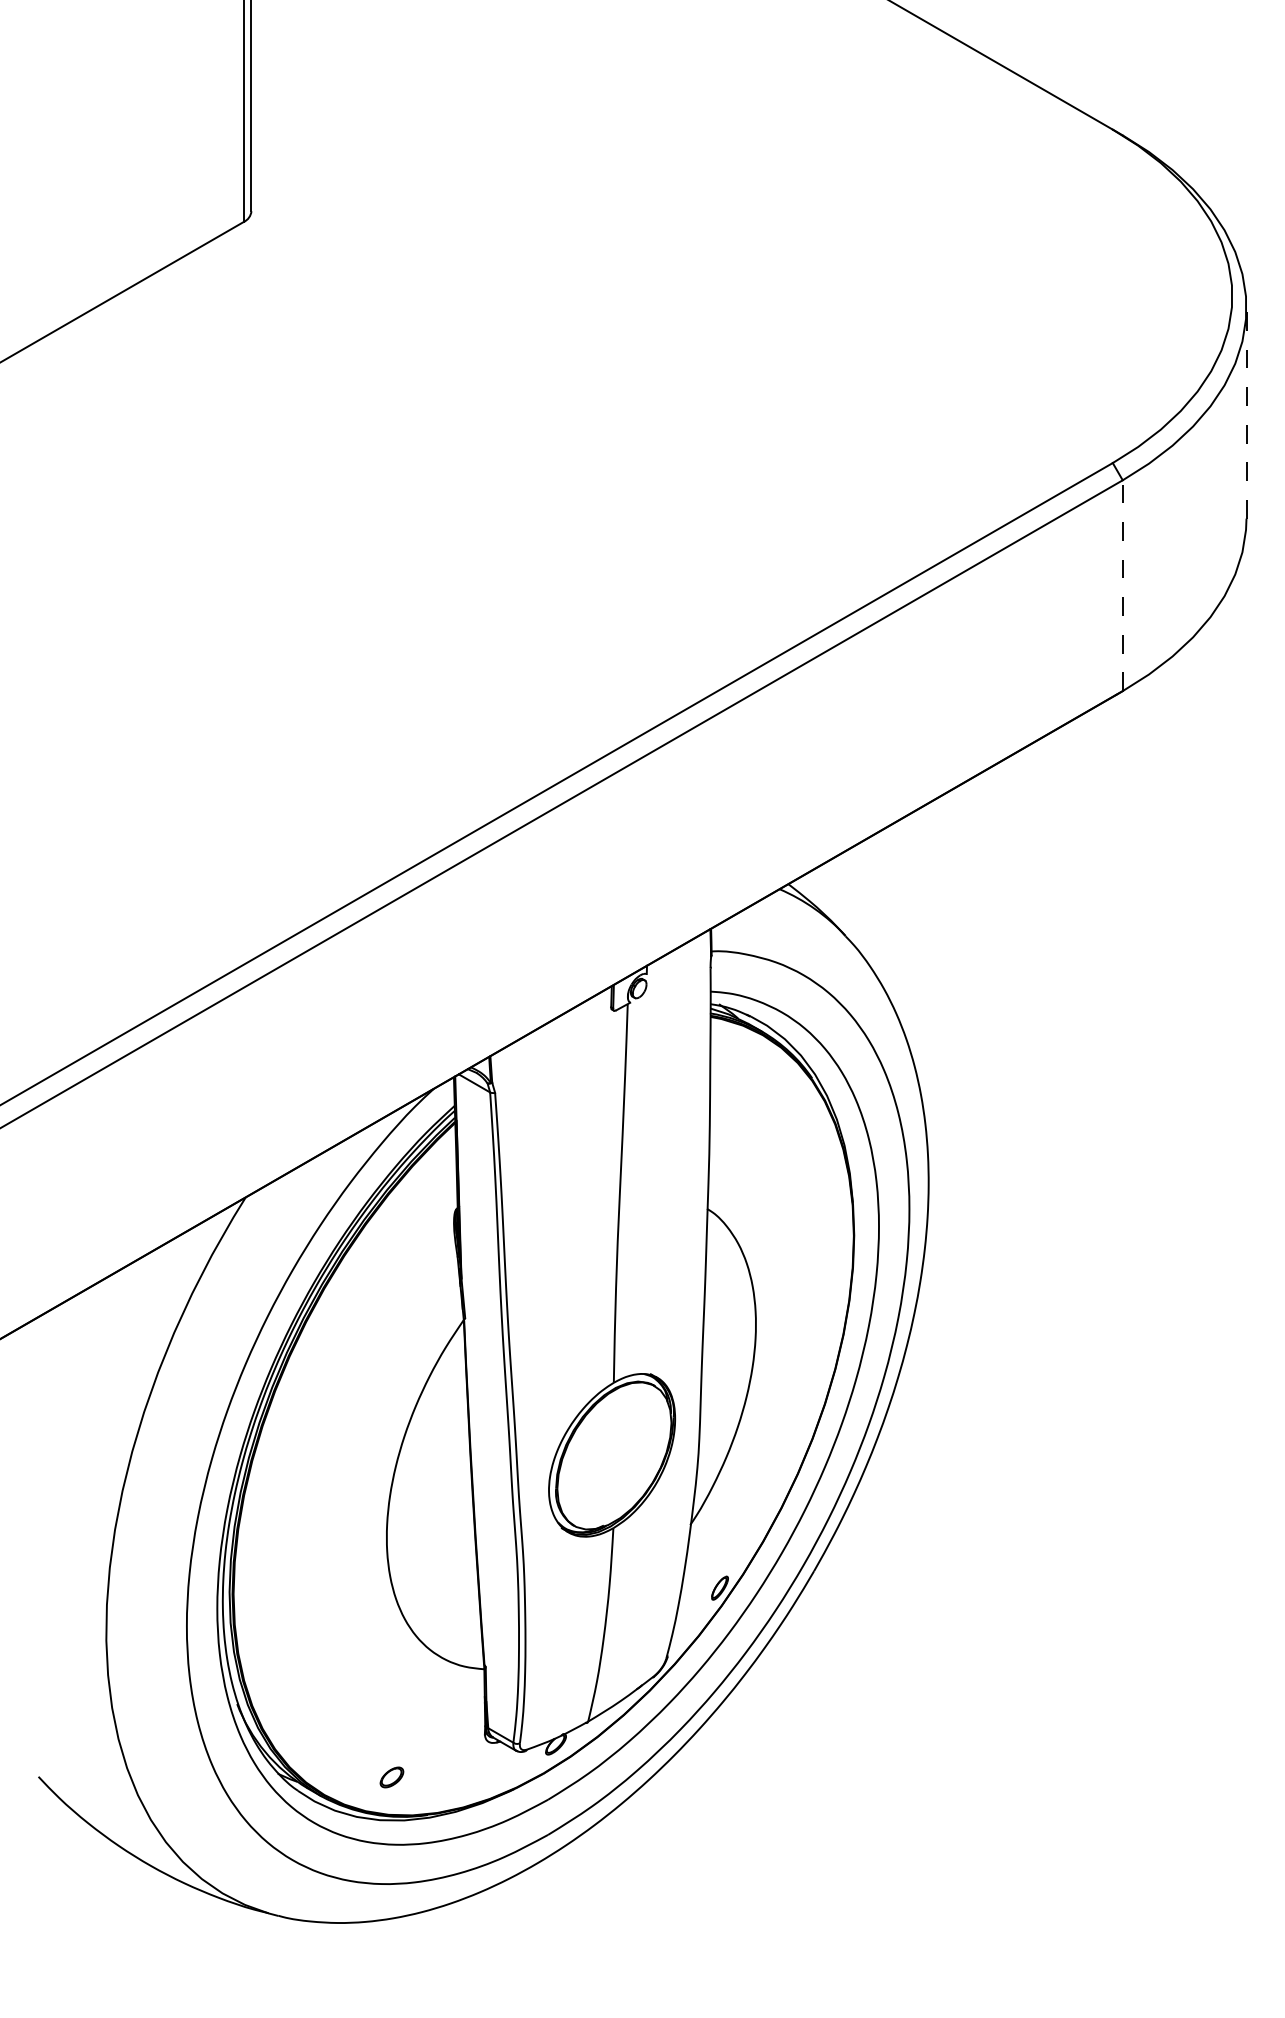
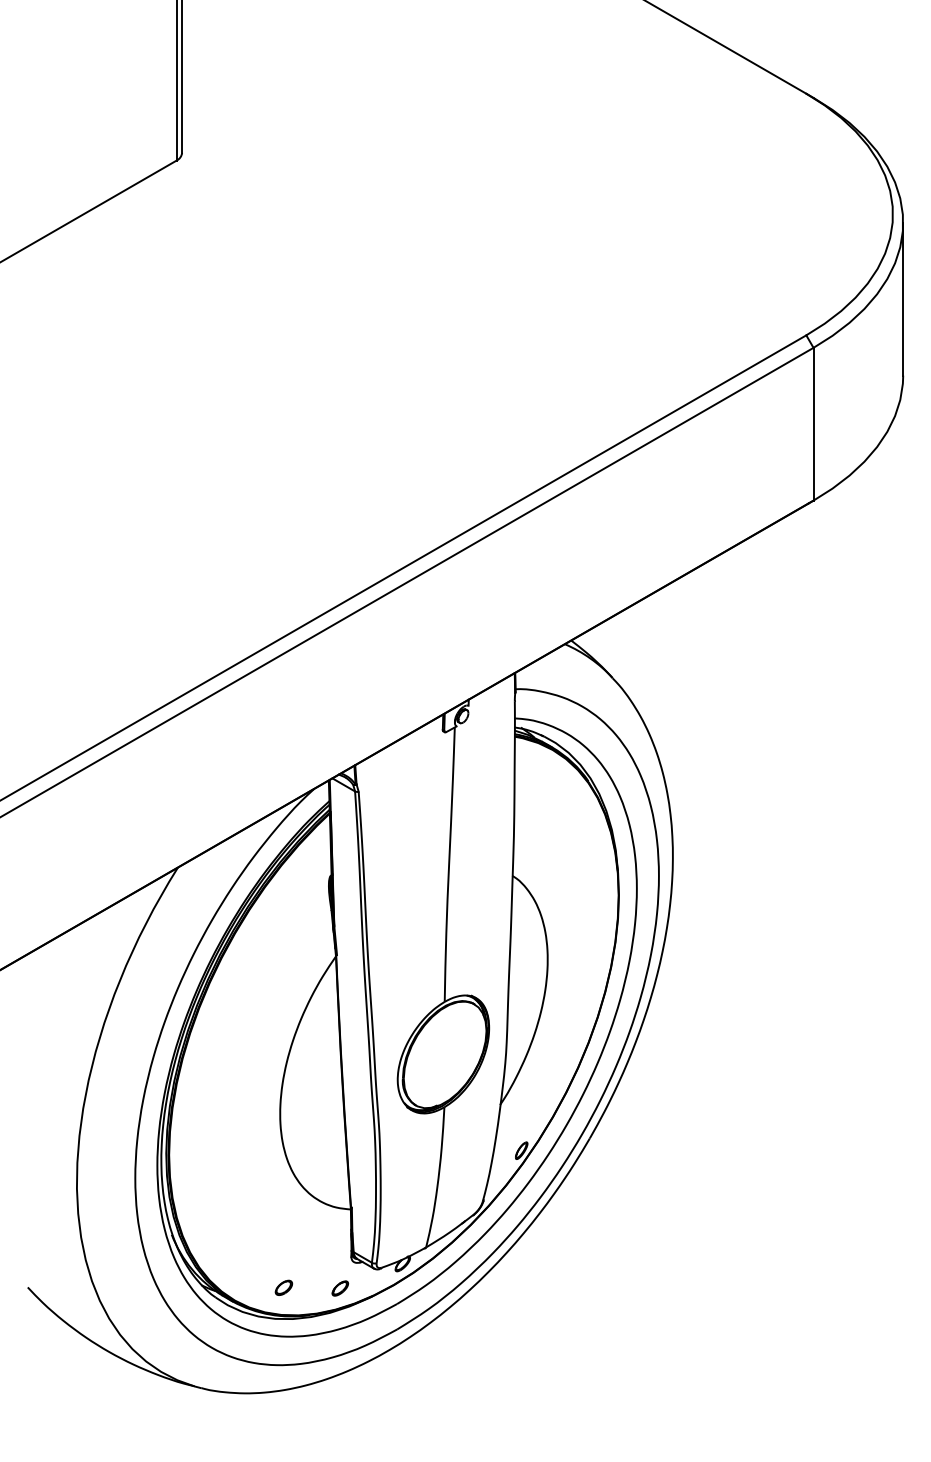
line: (1246, 412) -> (903, 298), dashed -> solid
line: (1122, 585) -> (813, 424), dashed -> solid
part: (469, 1778) -> (340, 1288), added

